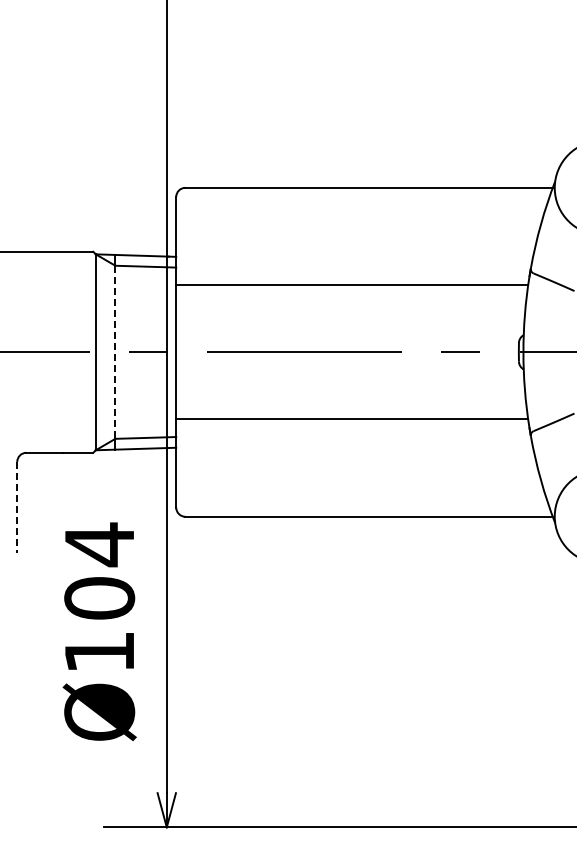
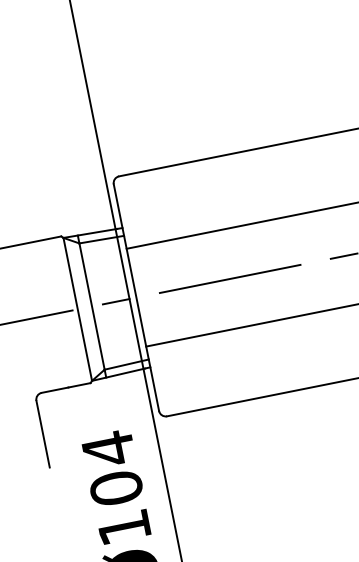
line: (115, 352) -> (92, 306), dashed -> solid
line: (17, 507) -> (43, 434), dashed -> solid

